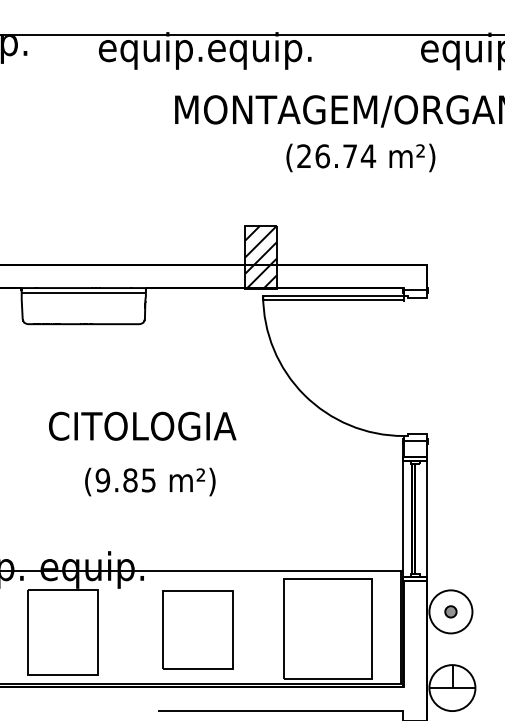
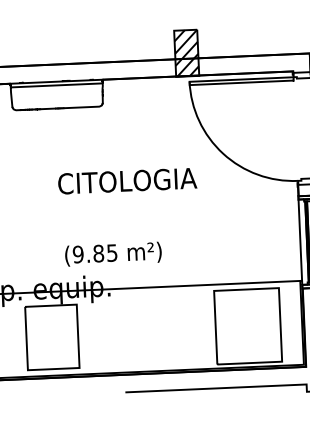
text: (142, 425) -> (127, 180), moved
text: (150, 481) -> (113, 253), moved
part: (197, 629) -> (151, 330), removed

